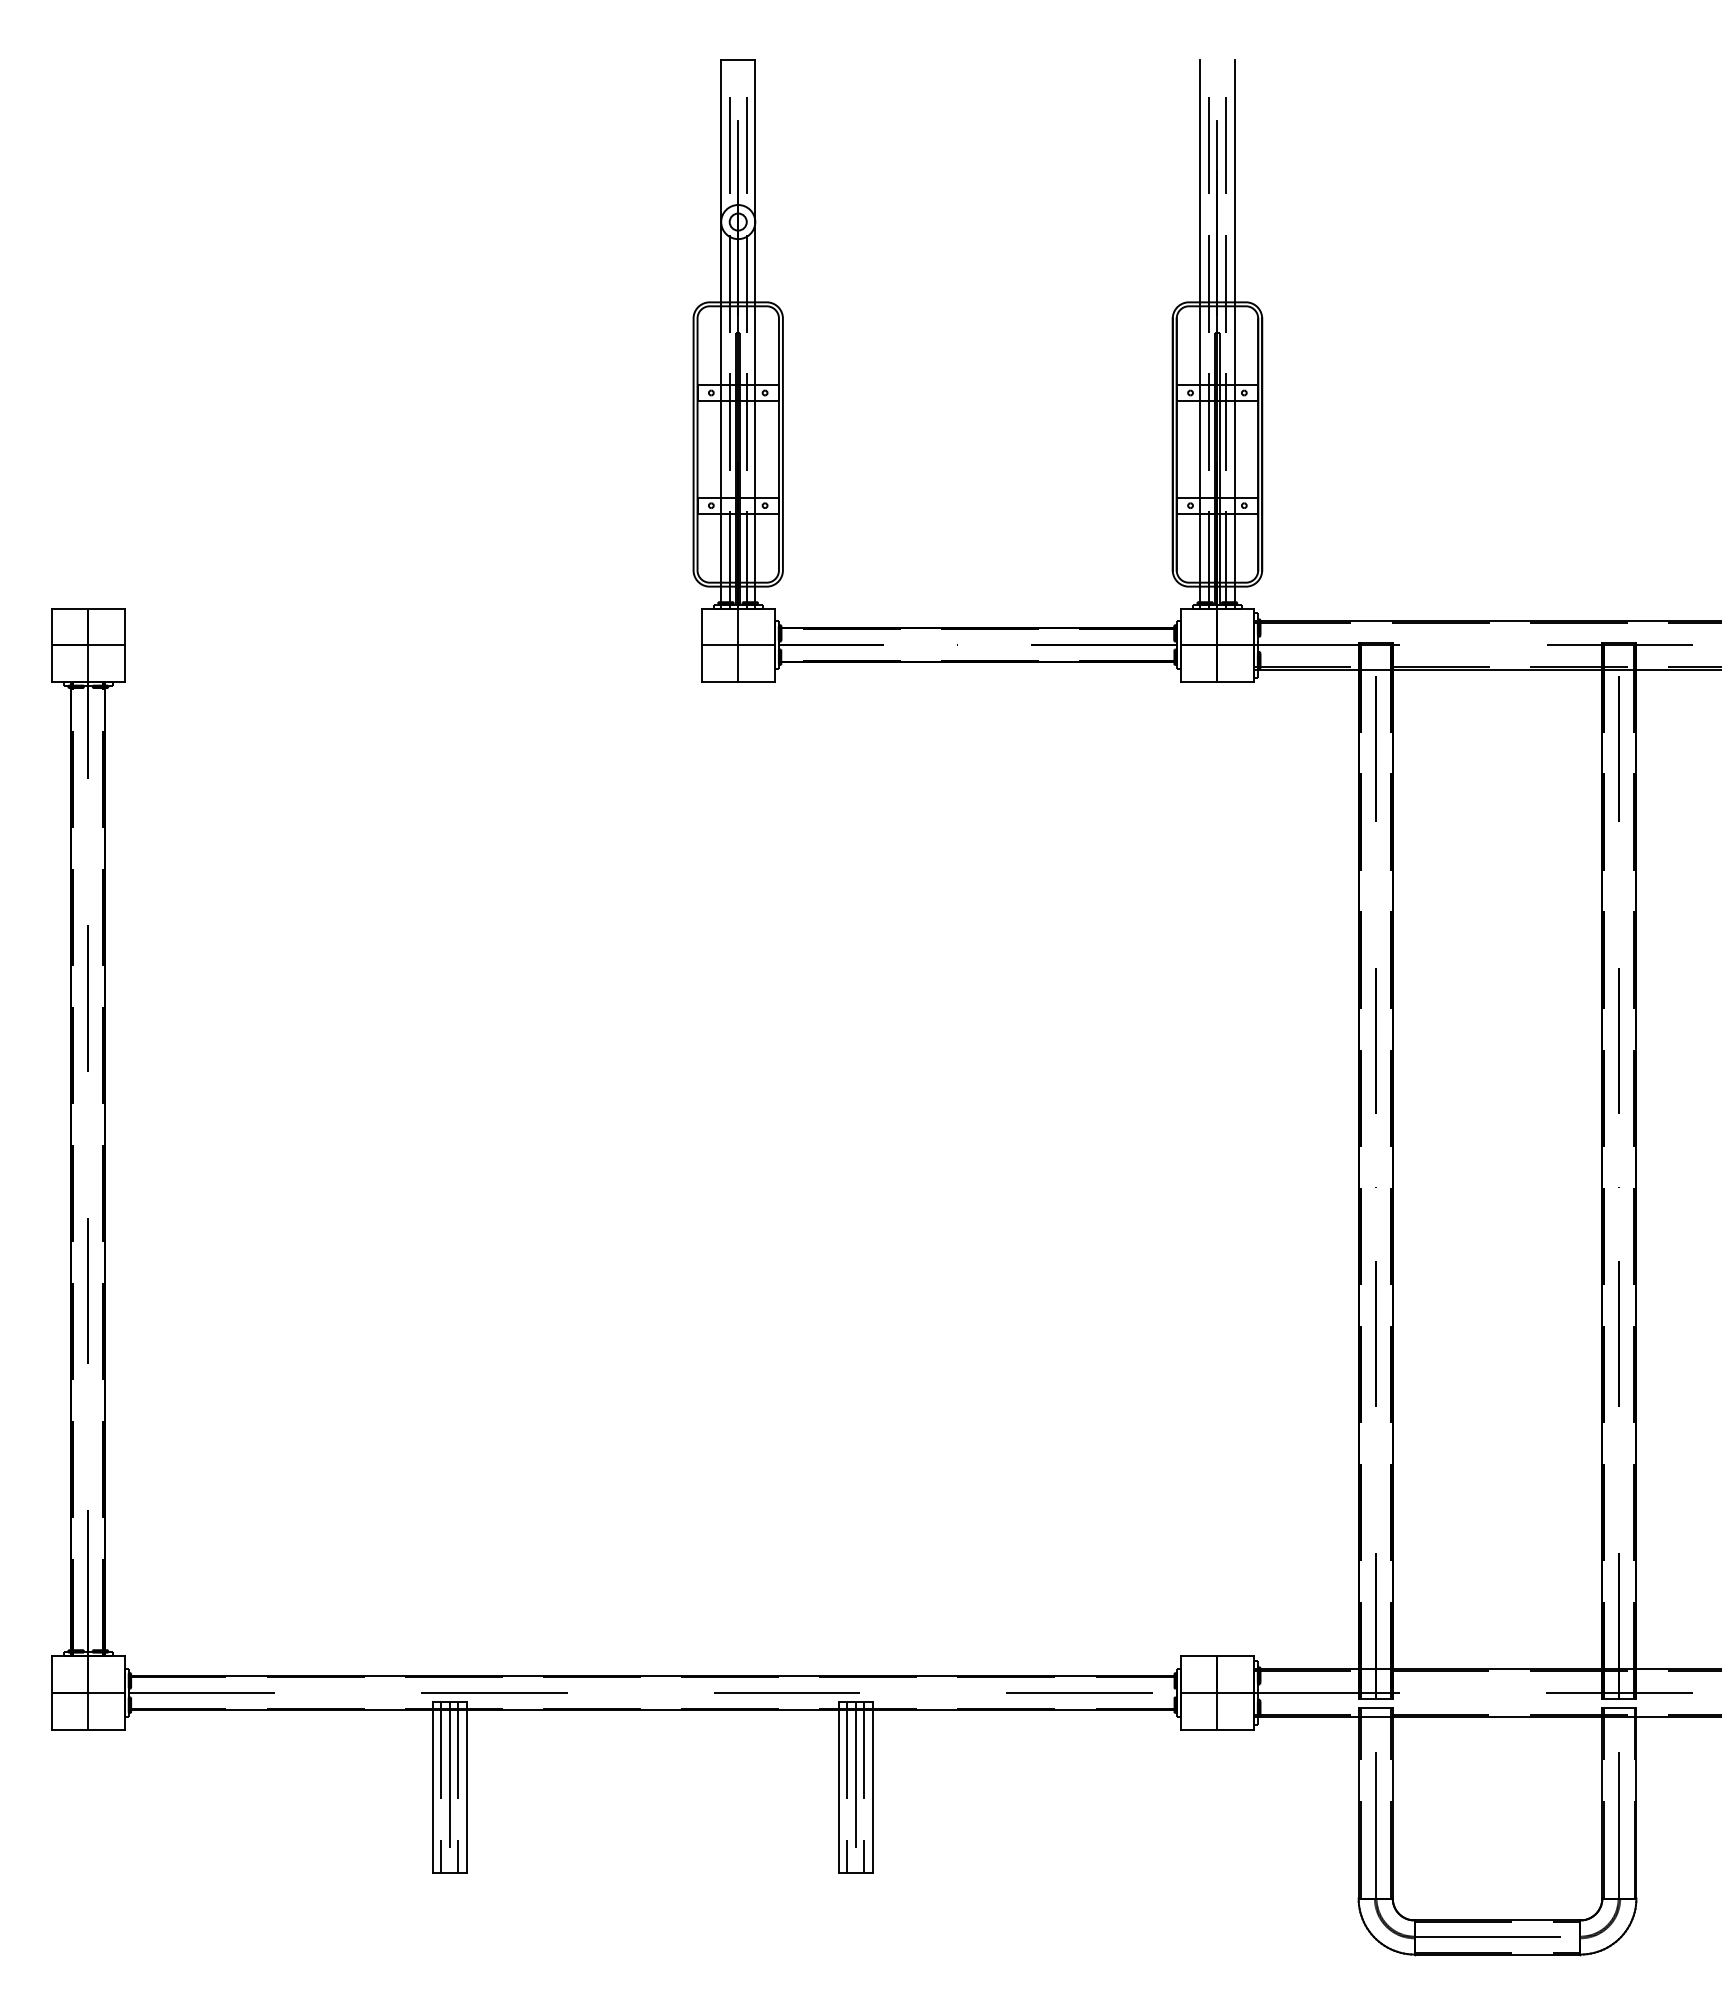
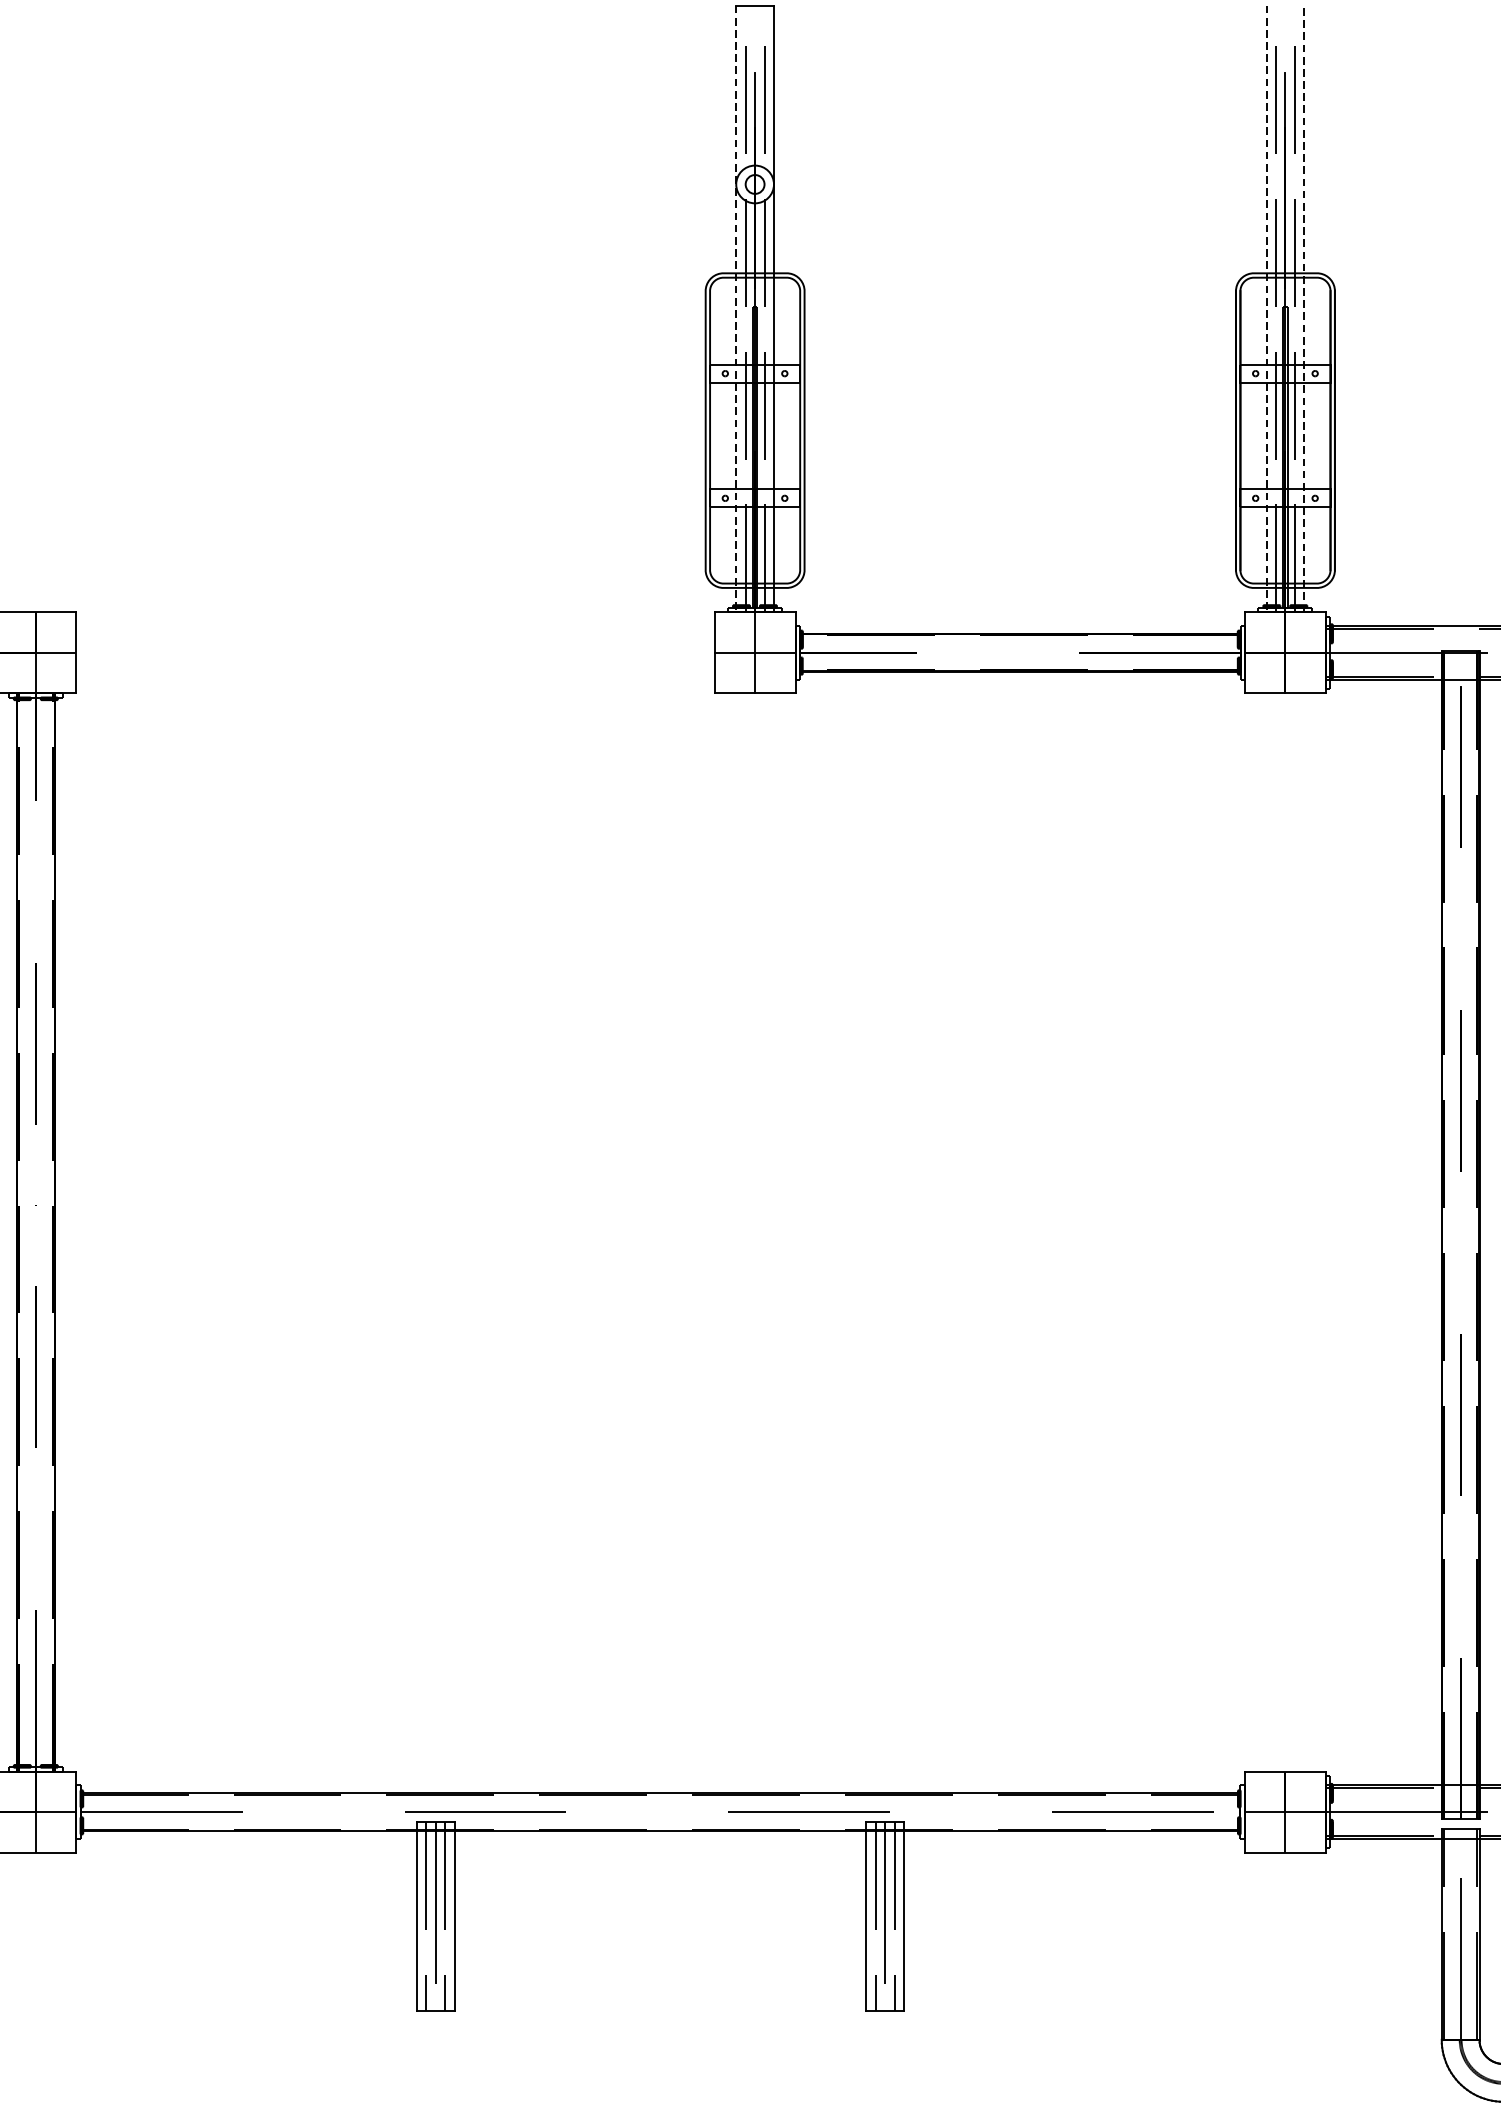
line: (1234, 334) -> (1304, 308), solid -> dashed
line: (721, 335) -> (736, 310), solid -> dashed
line: (1200, 335) -> (1266, 310), solid -> dashed

